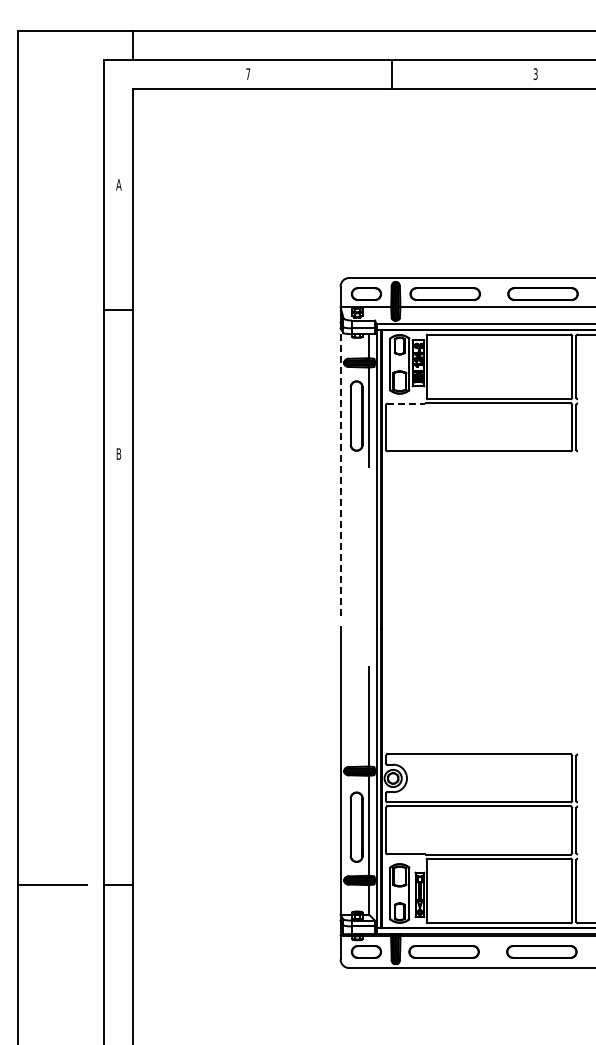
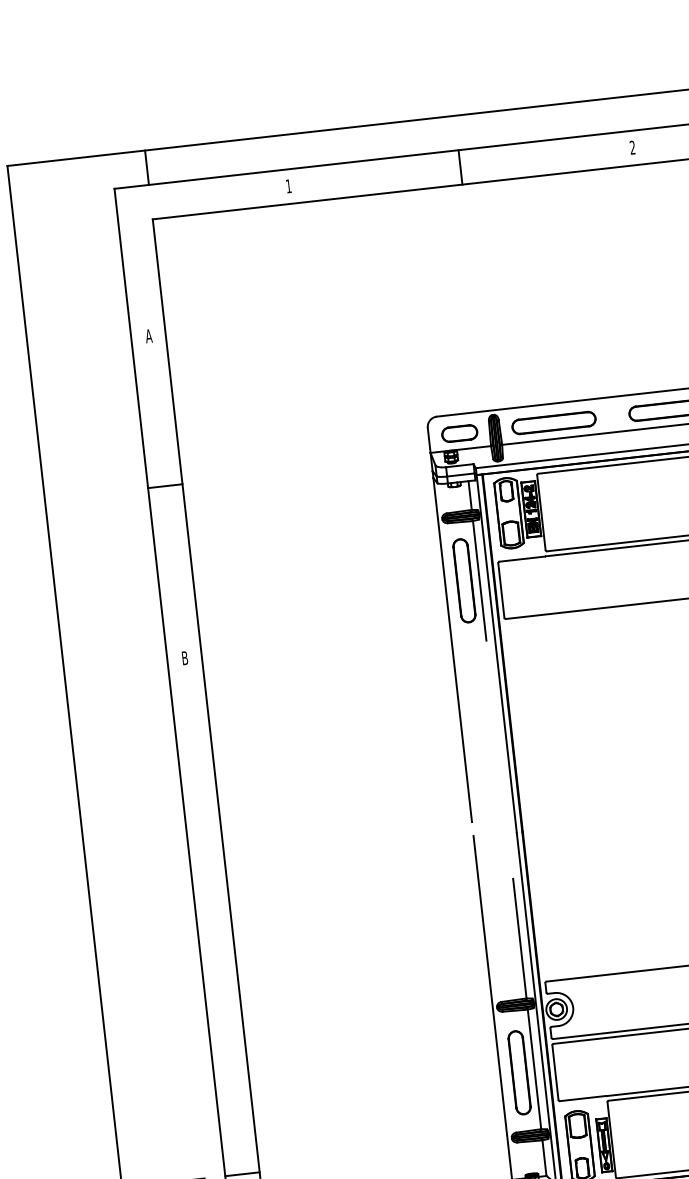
text: (248, 73) -> (288, 185), 7 -> 1
text: (535, 73) -> (632, 146), 3 -> 2
line: (406, 403) -> (522, 559), dashed -> solid
line: (340, 472) -> (452, 650), dashed -> solid

